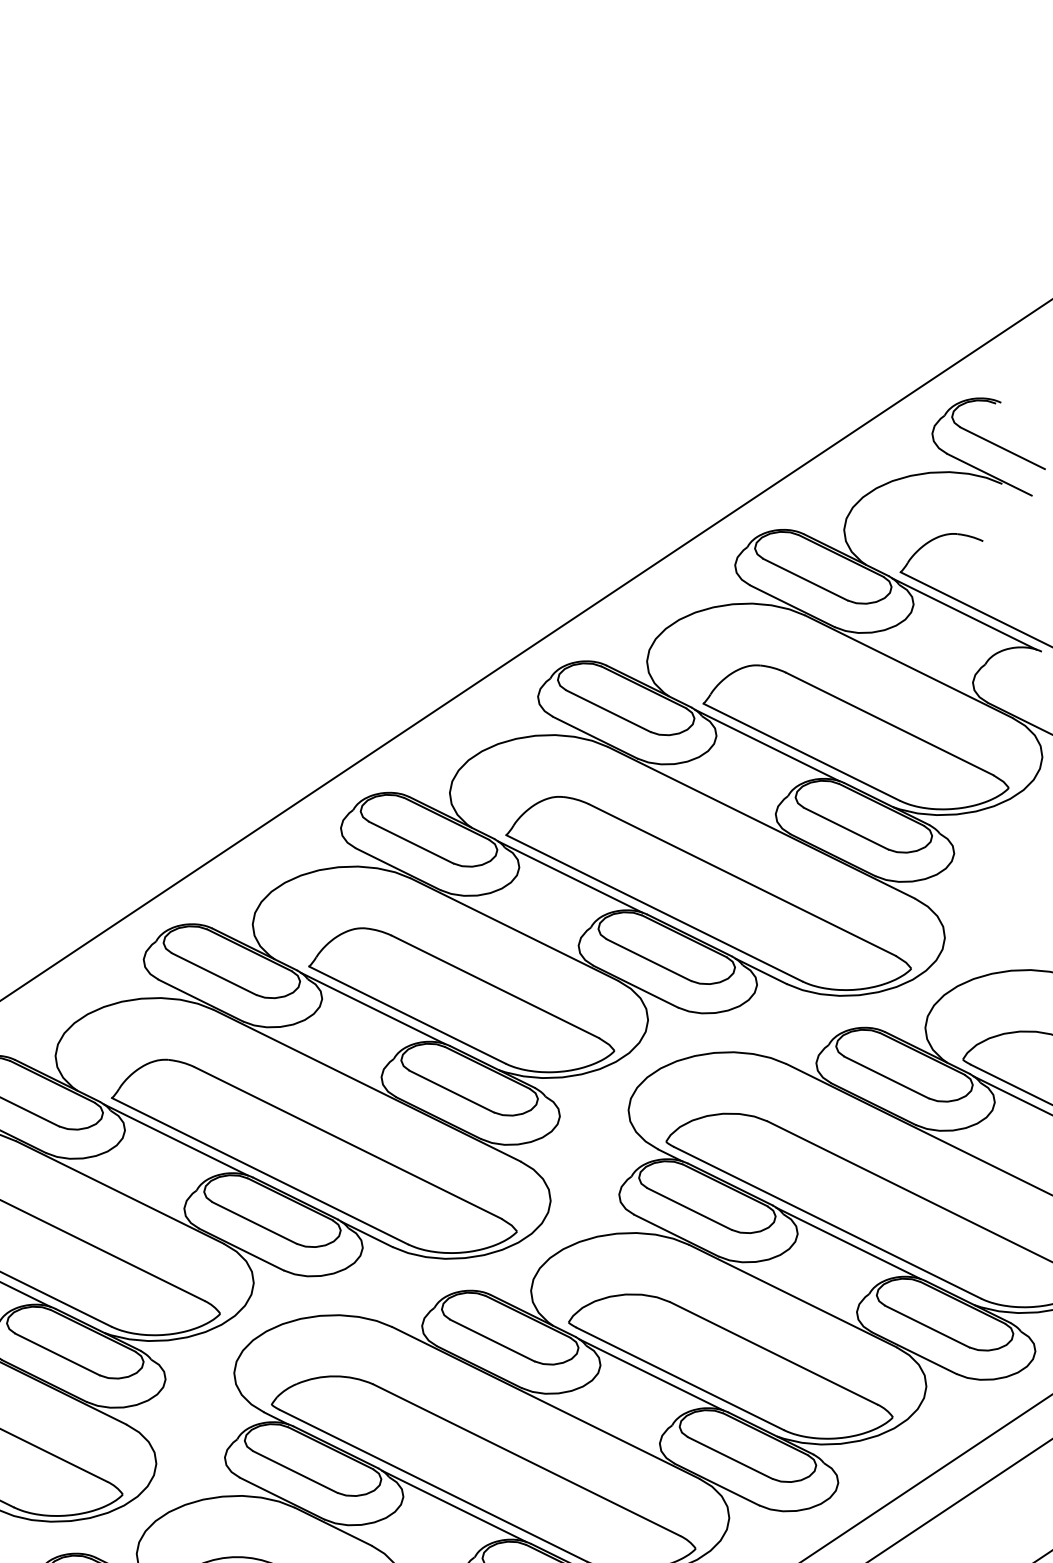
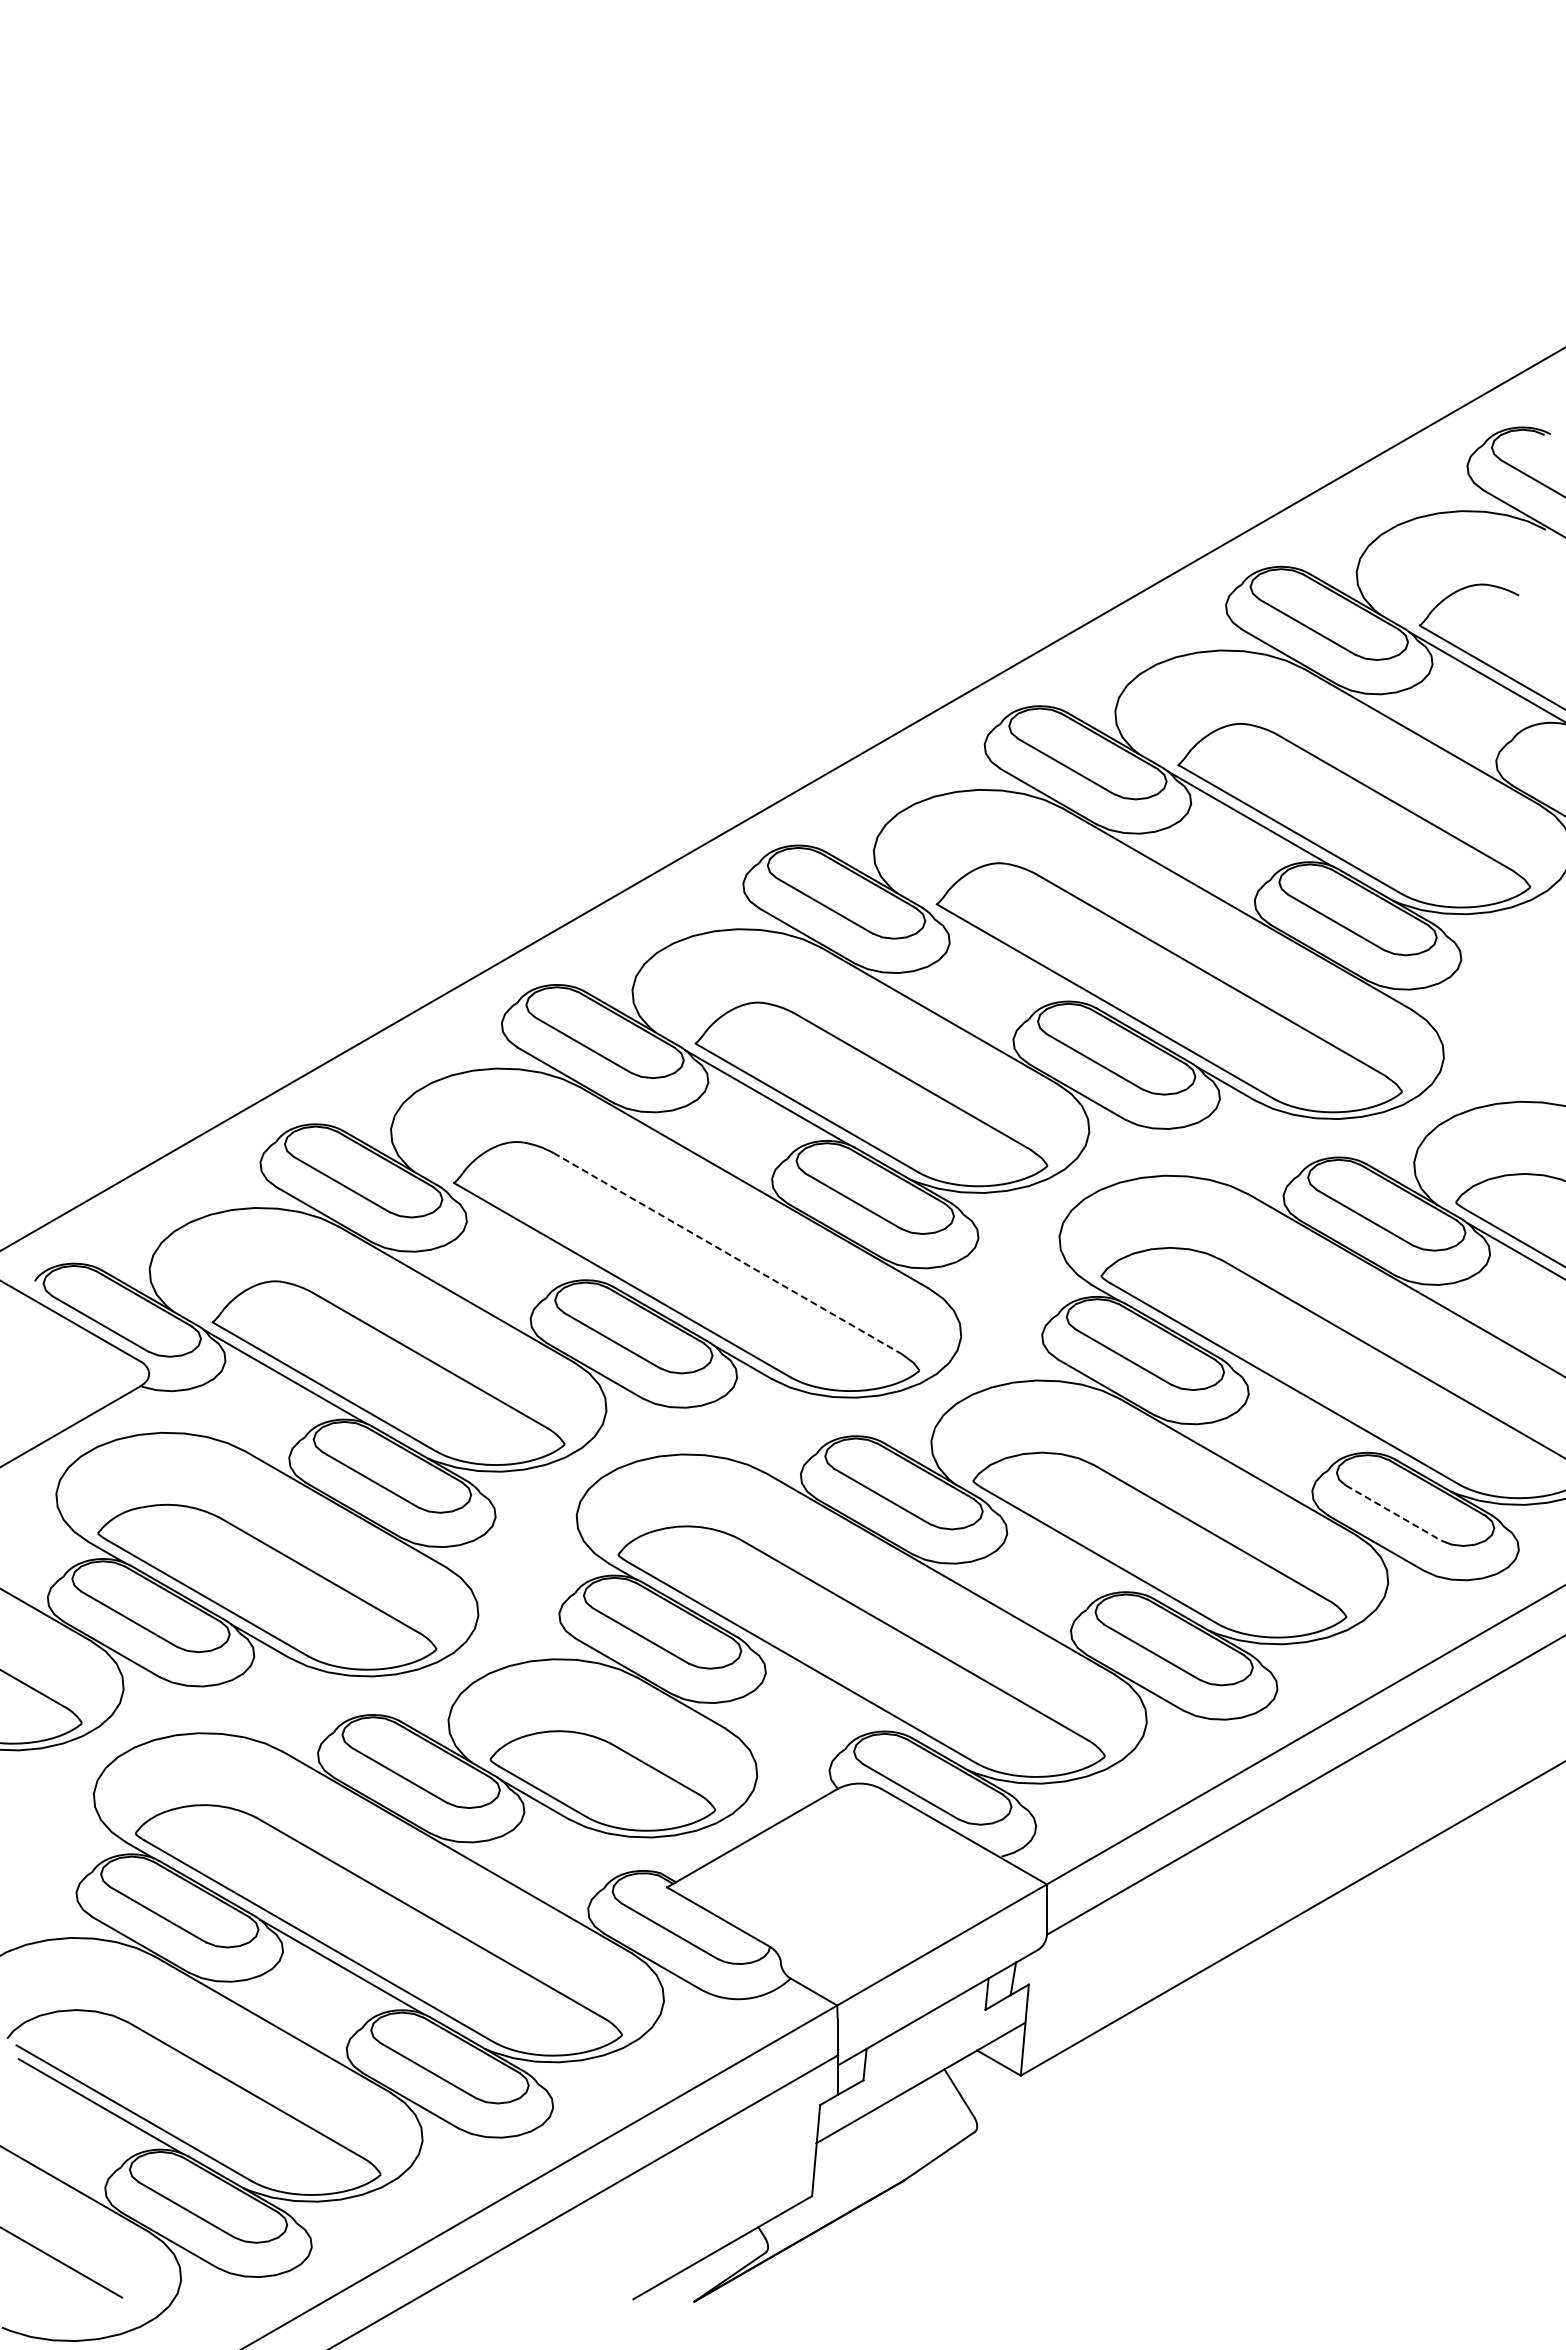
line: (570, 877) -> (1008, 958), removed
line: (175, 1139) -> (525, 1236), removed
line: (348, 1142) -> (728, 1253), solid -> dashed
line: (848, 1243) -> (1307, 1409), removed
line: (927, 1326) -> (1394, 1513), solid -> dashed
line: (650, 1374) -> (1065, 1548), removed
line: (453, 1506) -> (824, 1688), removed

